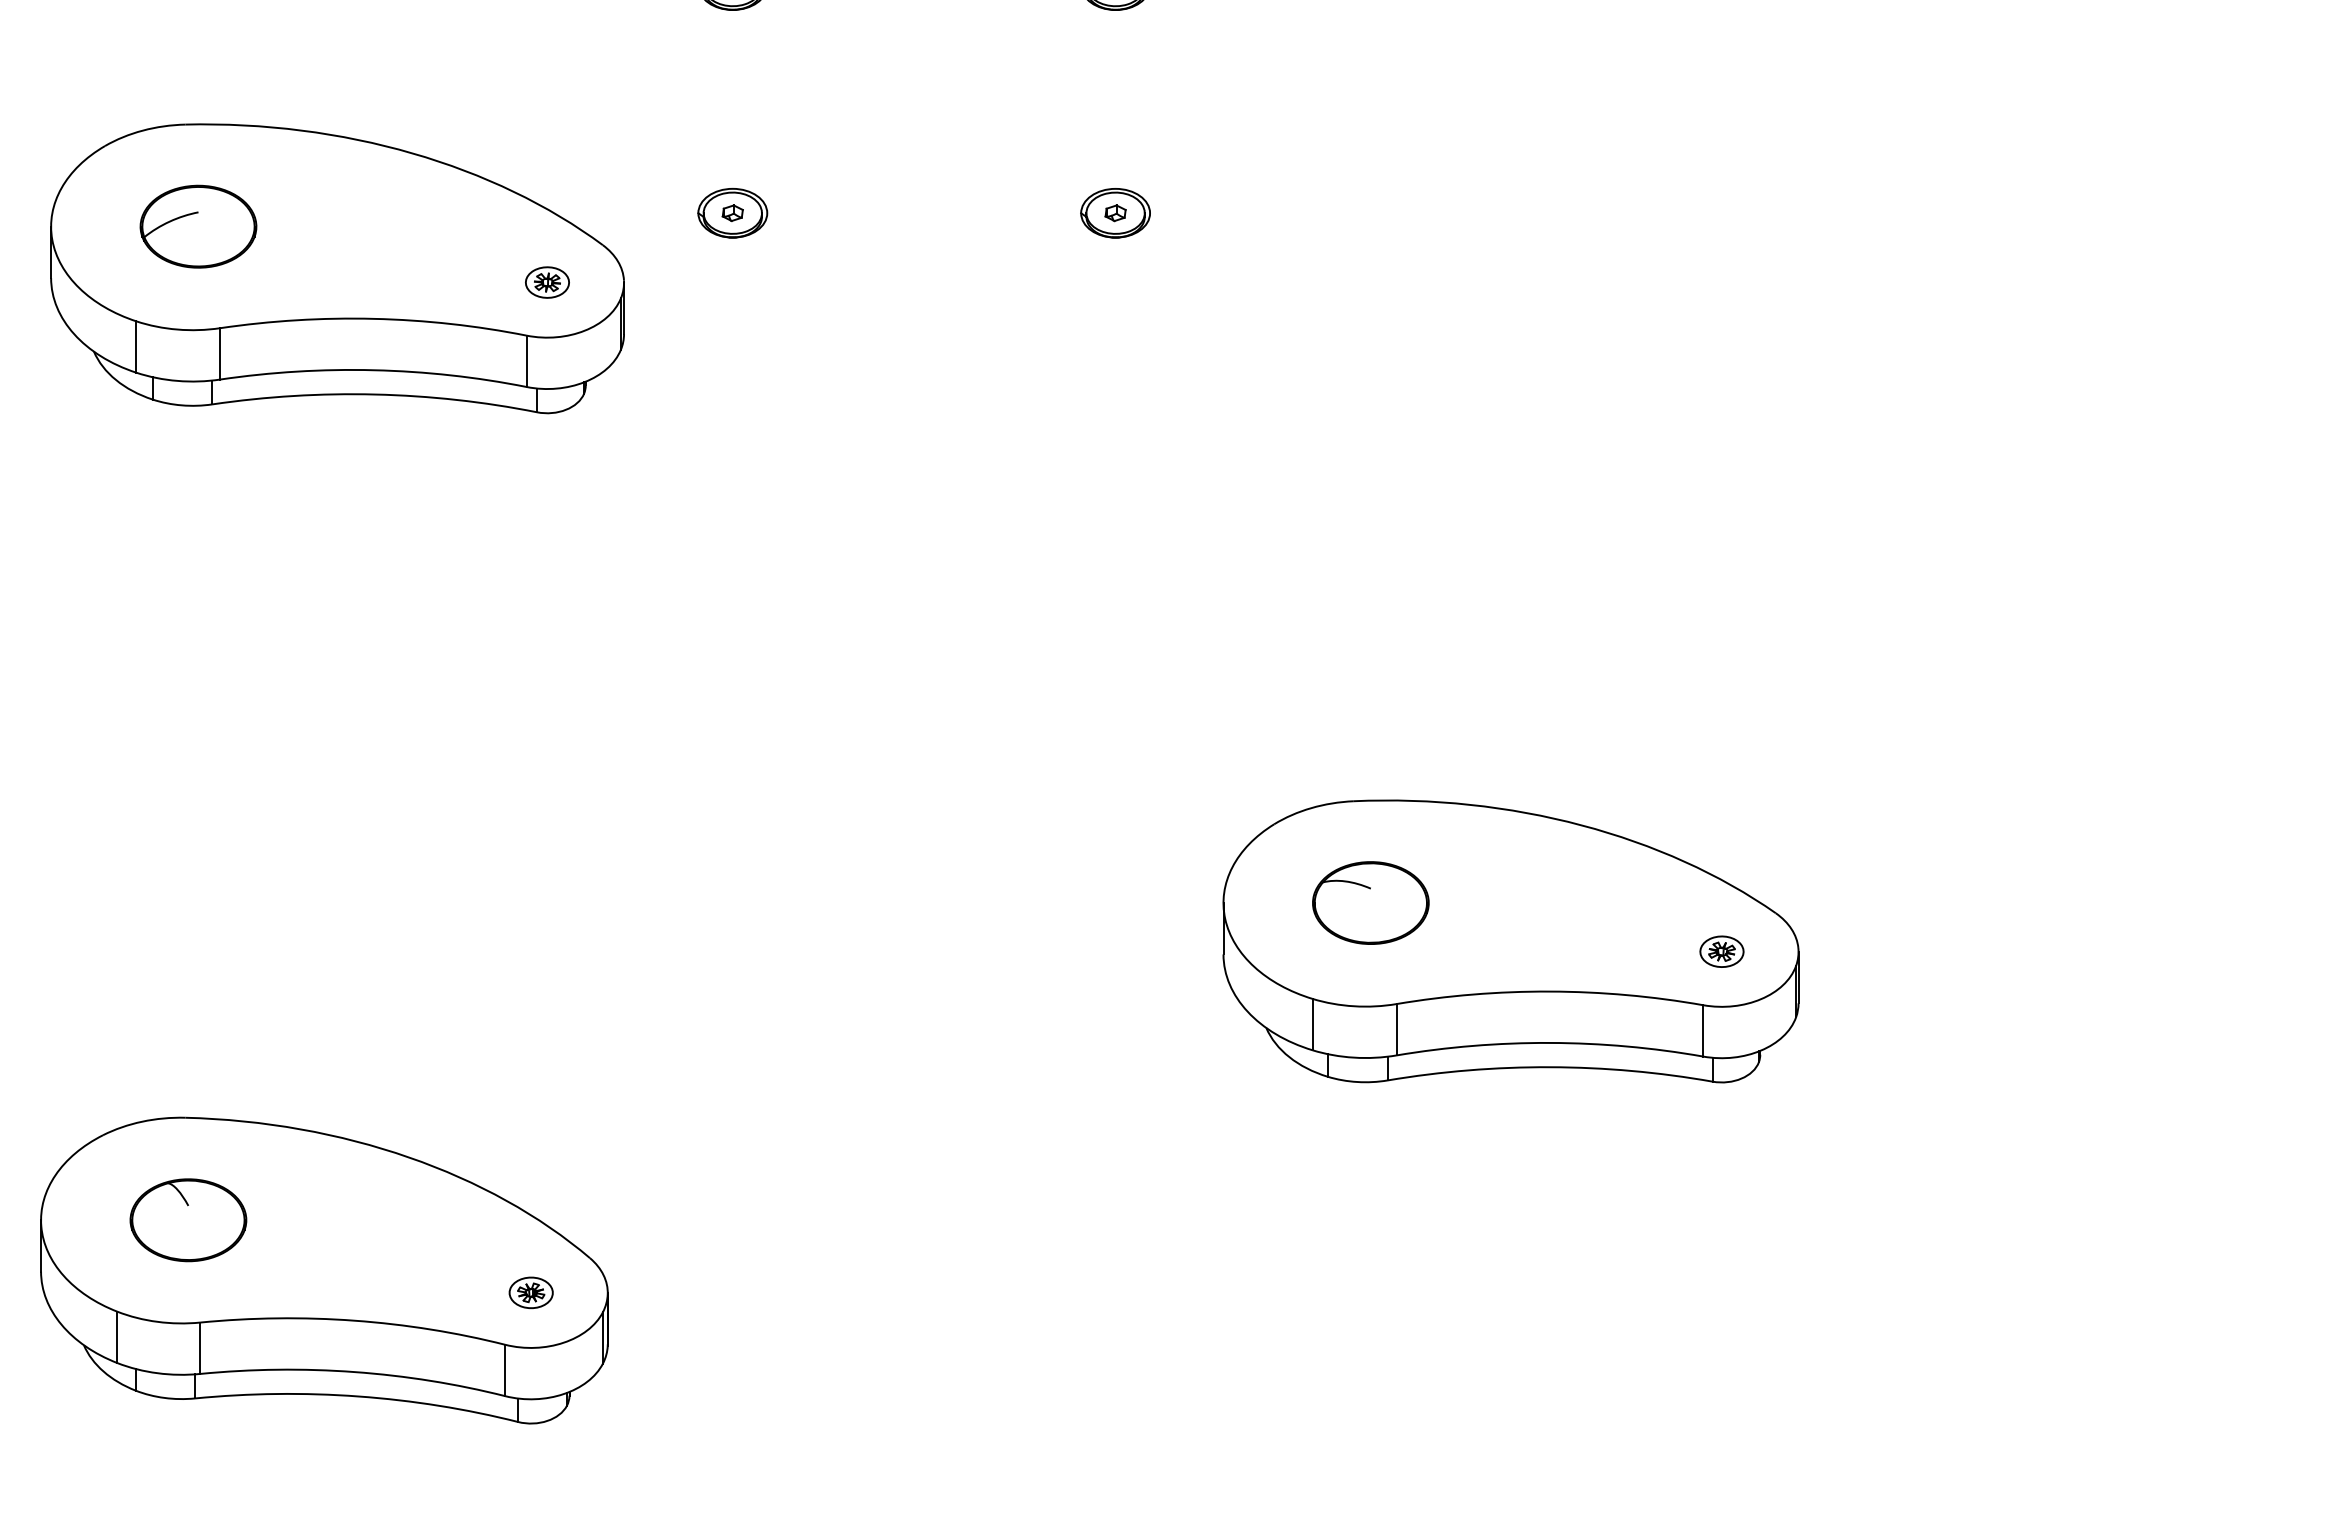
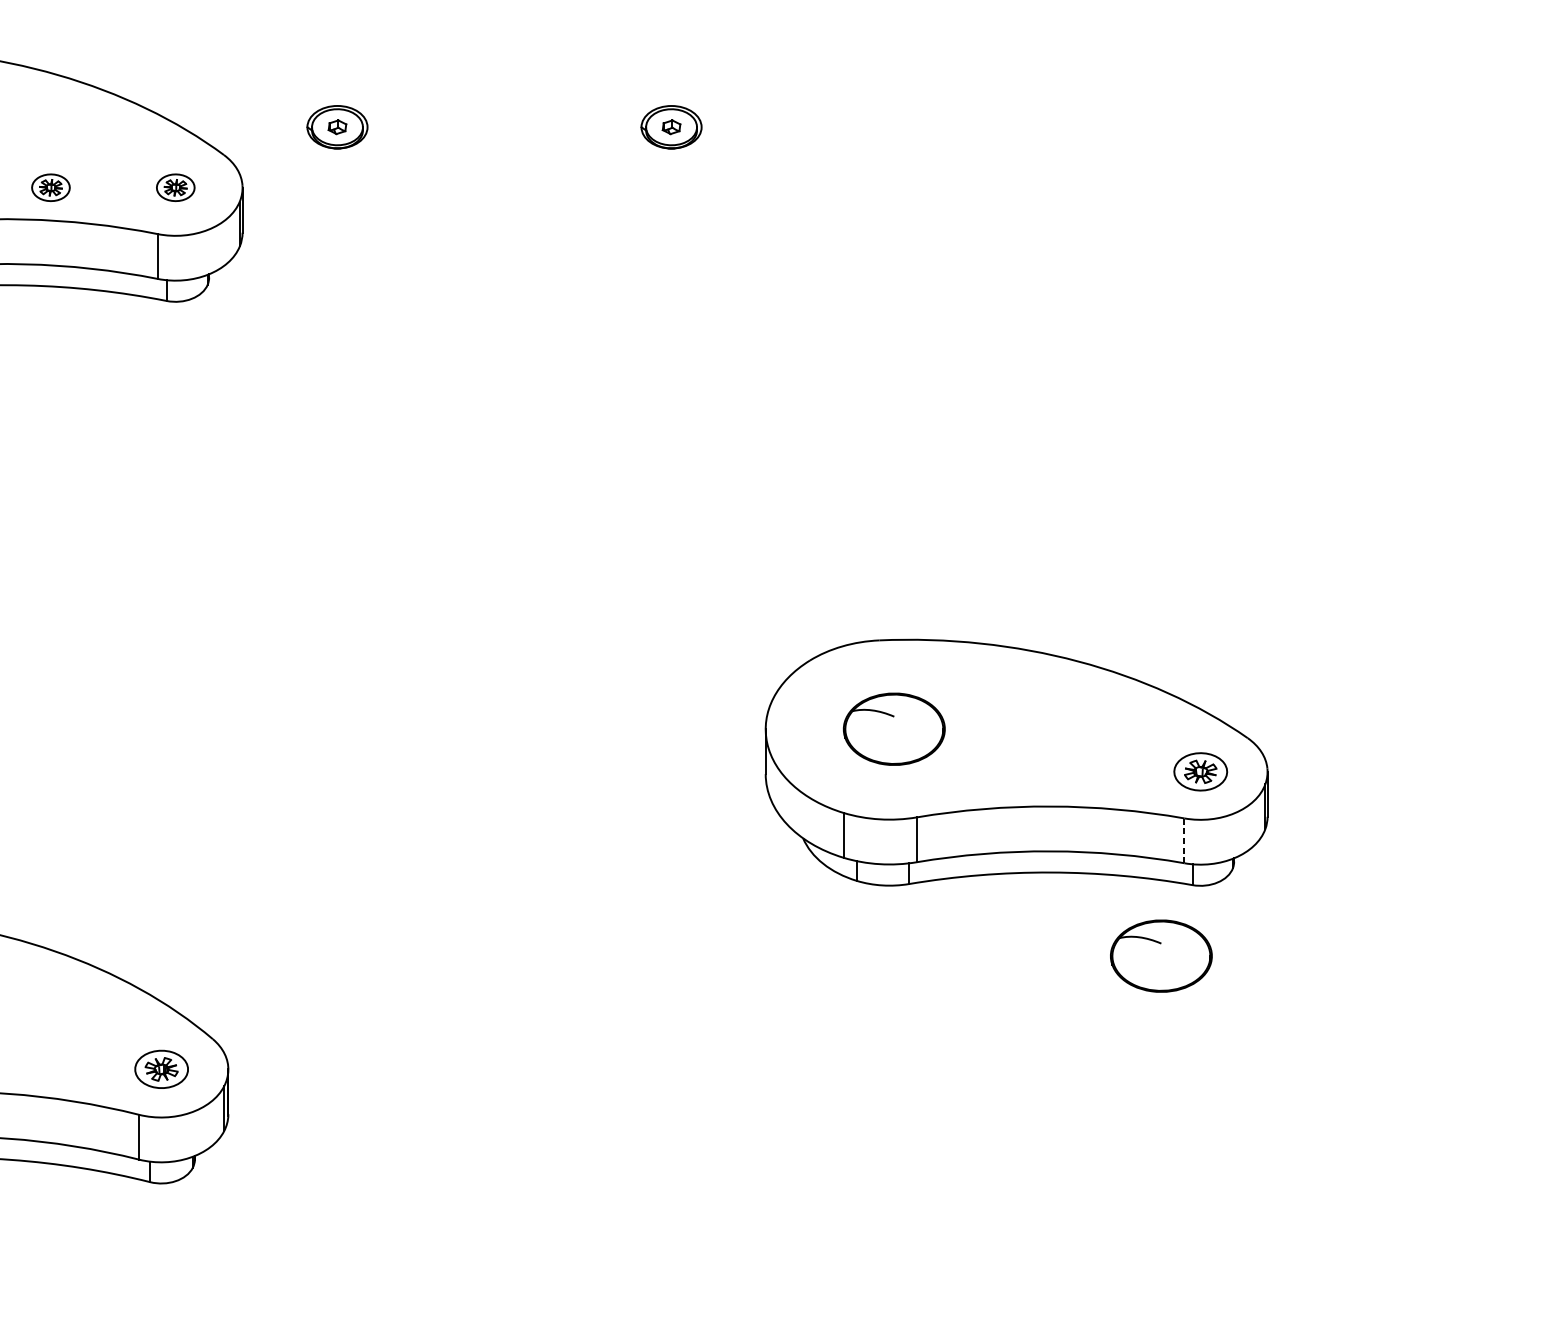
part: (404, 282) -> (50, 187), added
part: (1721, 951) -> (1200, 771), size x1.4
line: (1703, 1030) -> (1184, 840), solid -> dashed
part: (1676, 1162) -> (1161, 955), added
part: (530, 1292) -> (160, 1069), size x1.4

